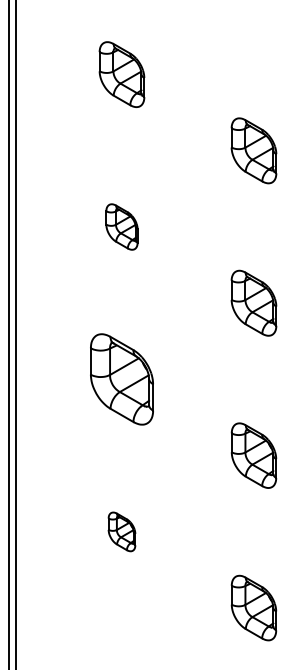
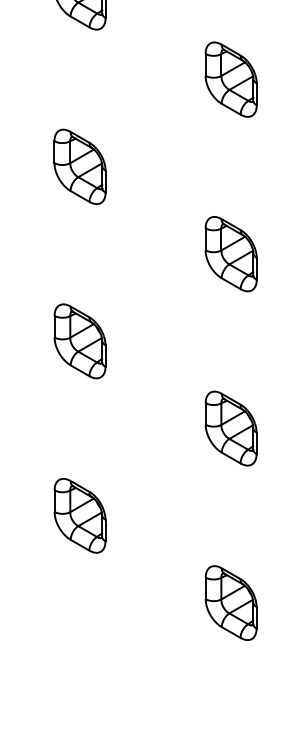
part: (121, 226) -> (79, 166), size x1.43
part: (121, 379) -> (79, 341), size x0.71
part: (121, 531) -> (79, 515), size x1.67

